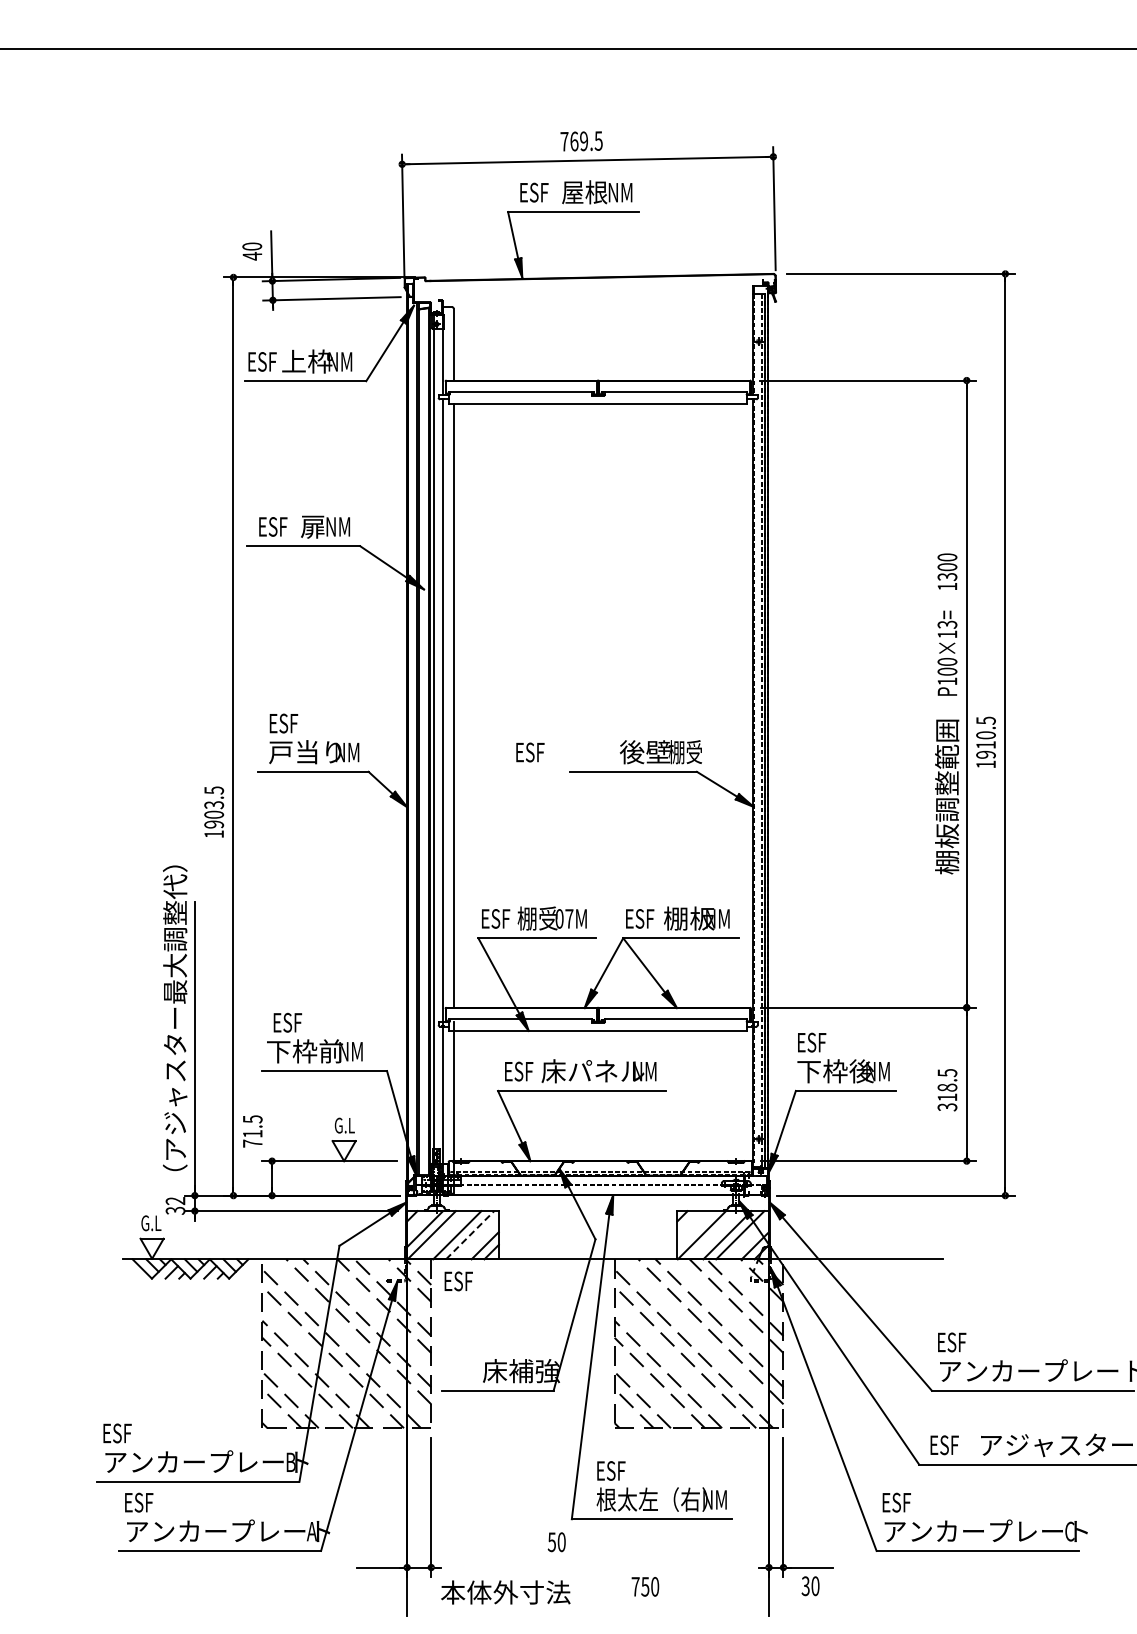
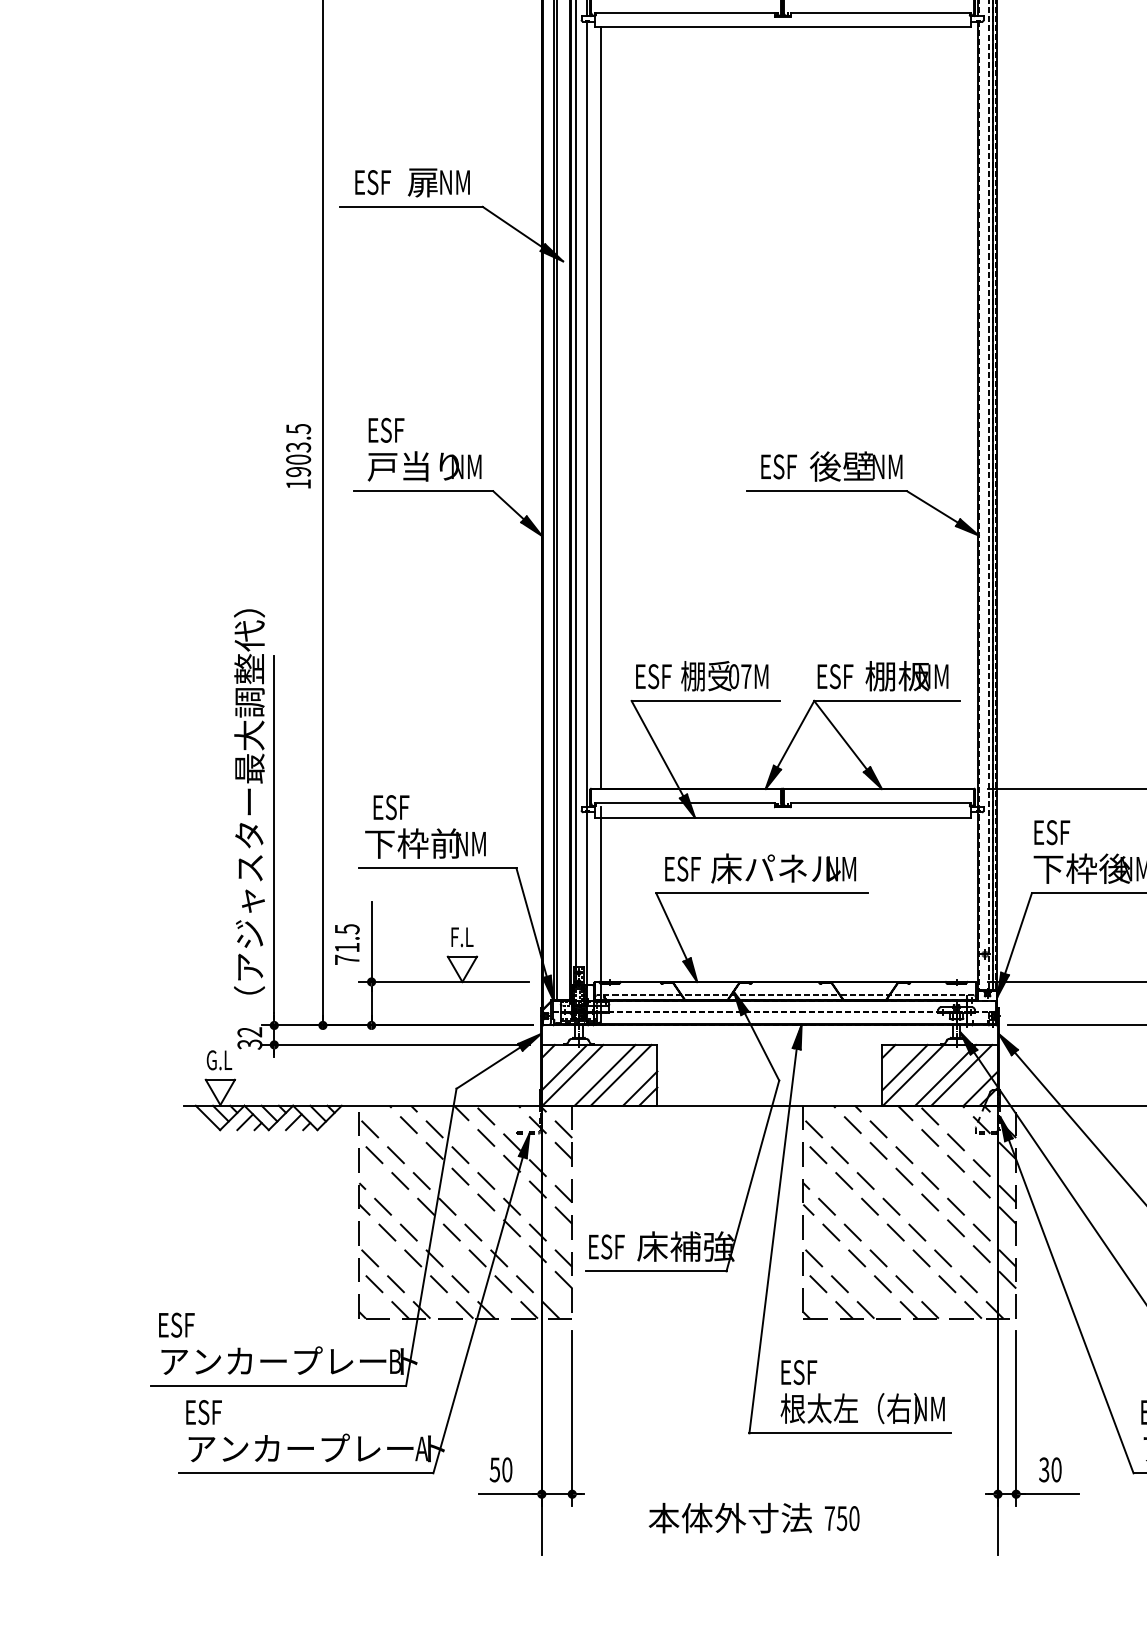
text: (530, 752) -> (779, 466), moved
text: (685, 752) -> (892, 466), 棚受 -> NM
text: (214, 811) -> (299, 455), moved
text: (344, 1125) -> (462, 937), G.L -> F.L
line: (272, 1129) -> (372, 942), added
line: (695, 1229) -> (905, 1068), added
line: (470, 1234) -> (621, 1074), dashed -> solid
text: (458, 1281) -> (606, 1247), moved
text: (556, 1542) -> (500, 1470), moved
text: (810, 1586) -> (1050, 1470), moved
text: (505, 1592) -> (730, 1518), moved

